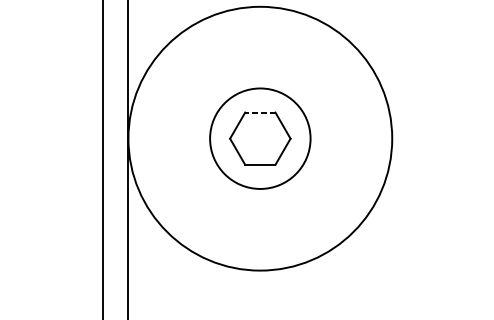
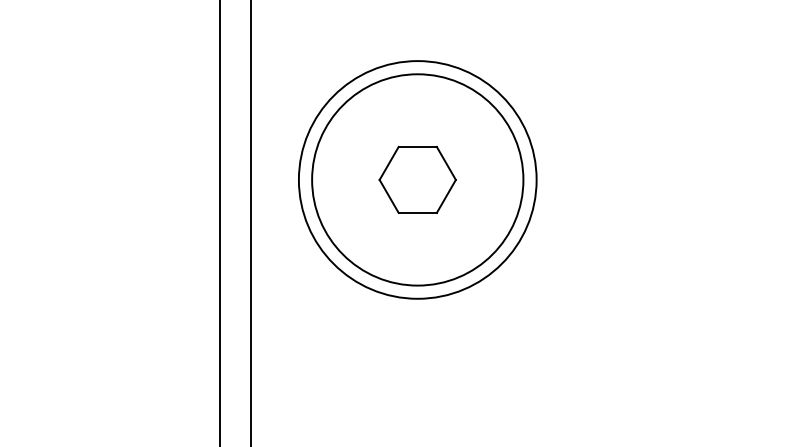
line: (260, 112) -> (417, 146), dashed -> solid
circle: (260, 138) -> (417, 179), size x0.71
circle: (260, 138) -> (417, 179), size x1.67

